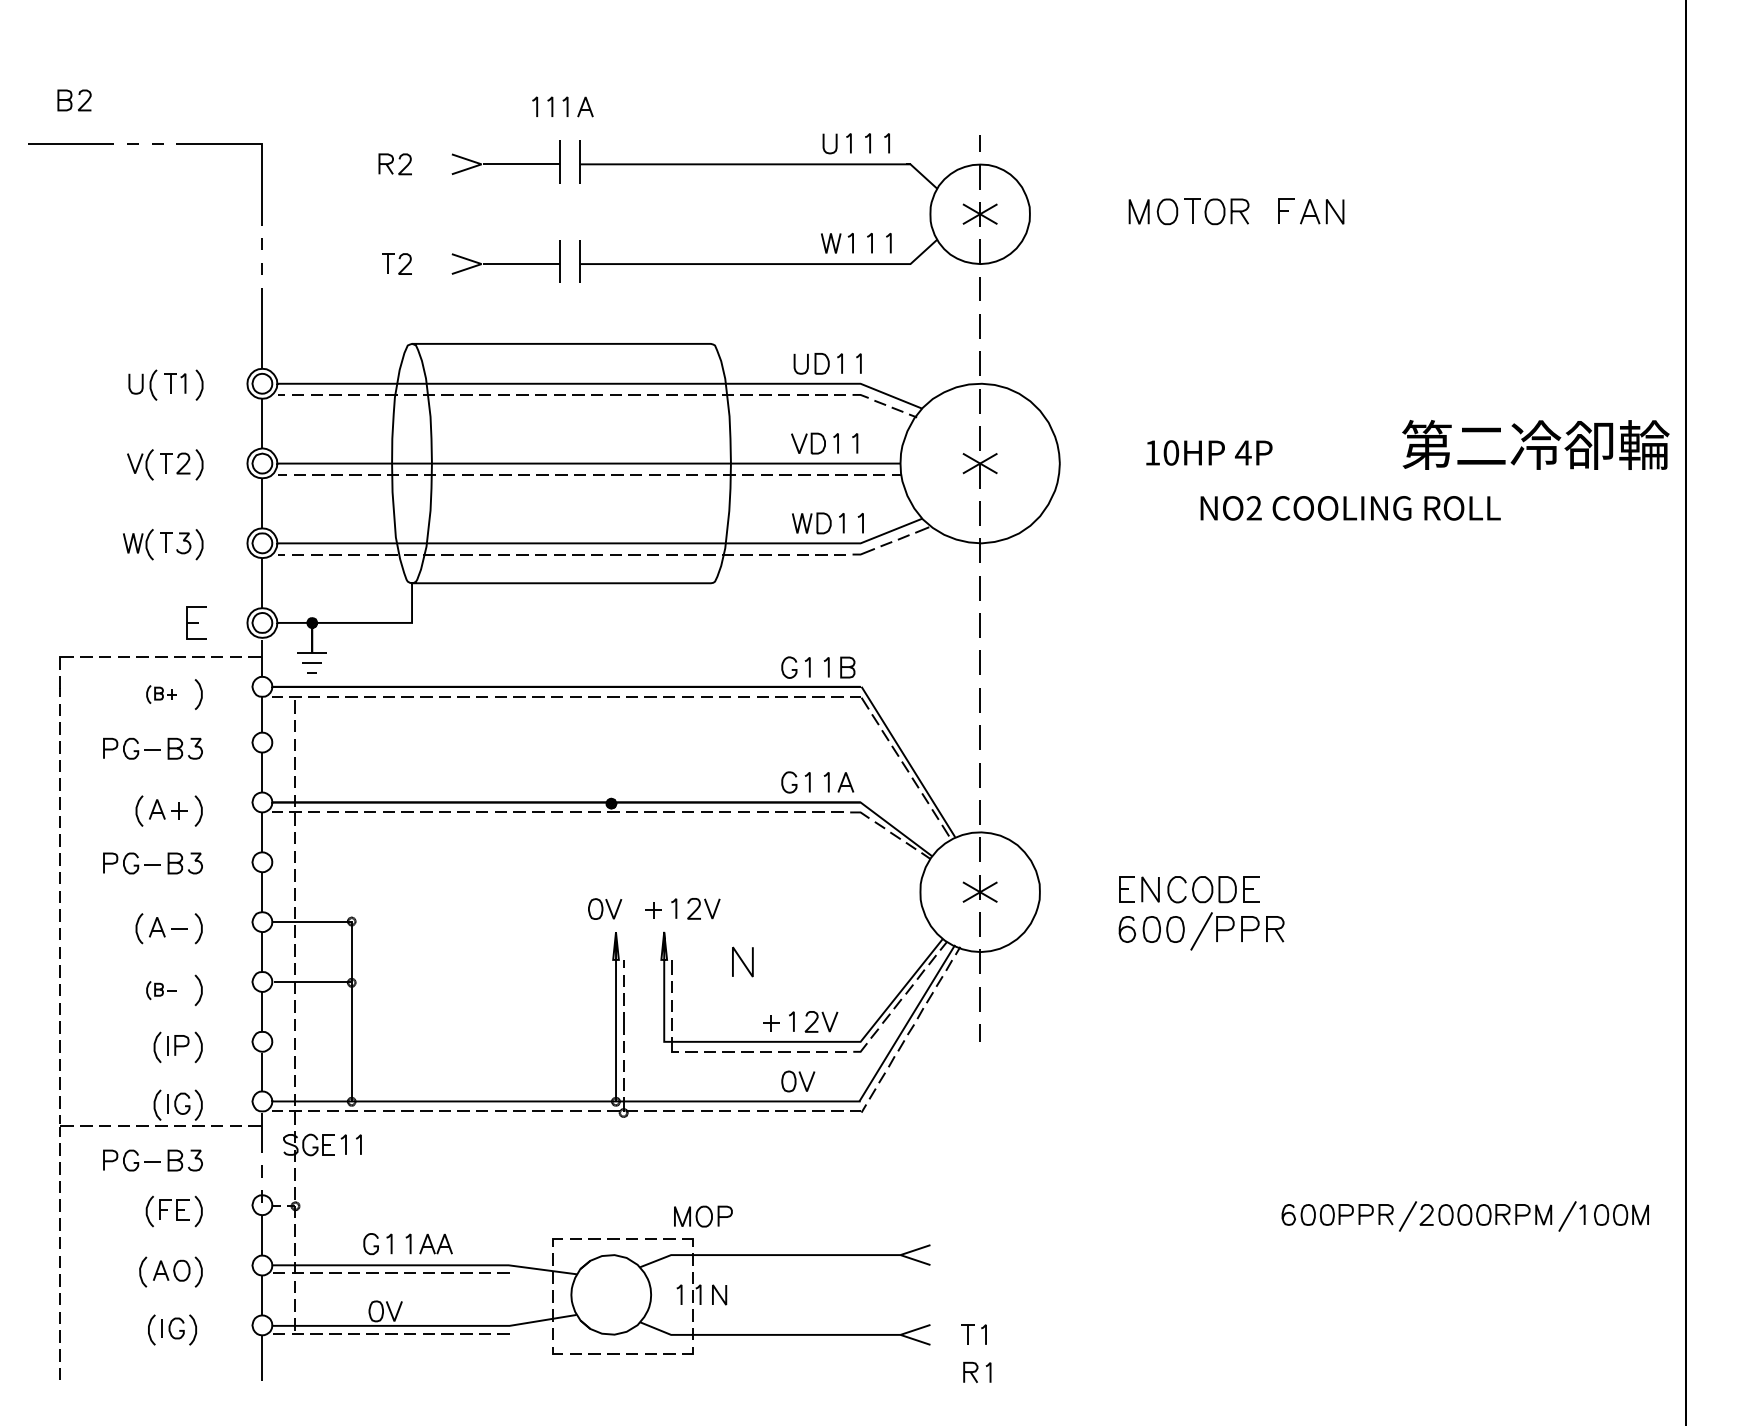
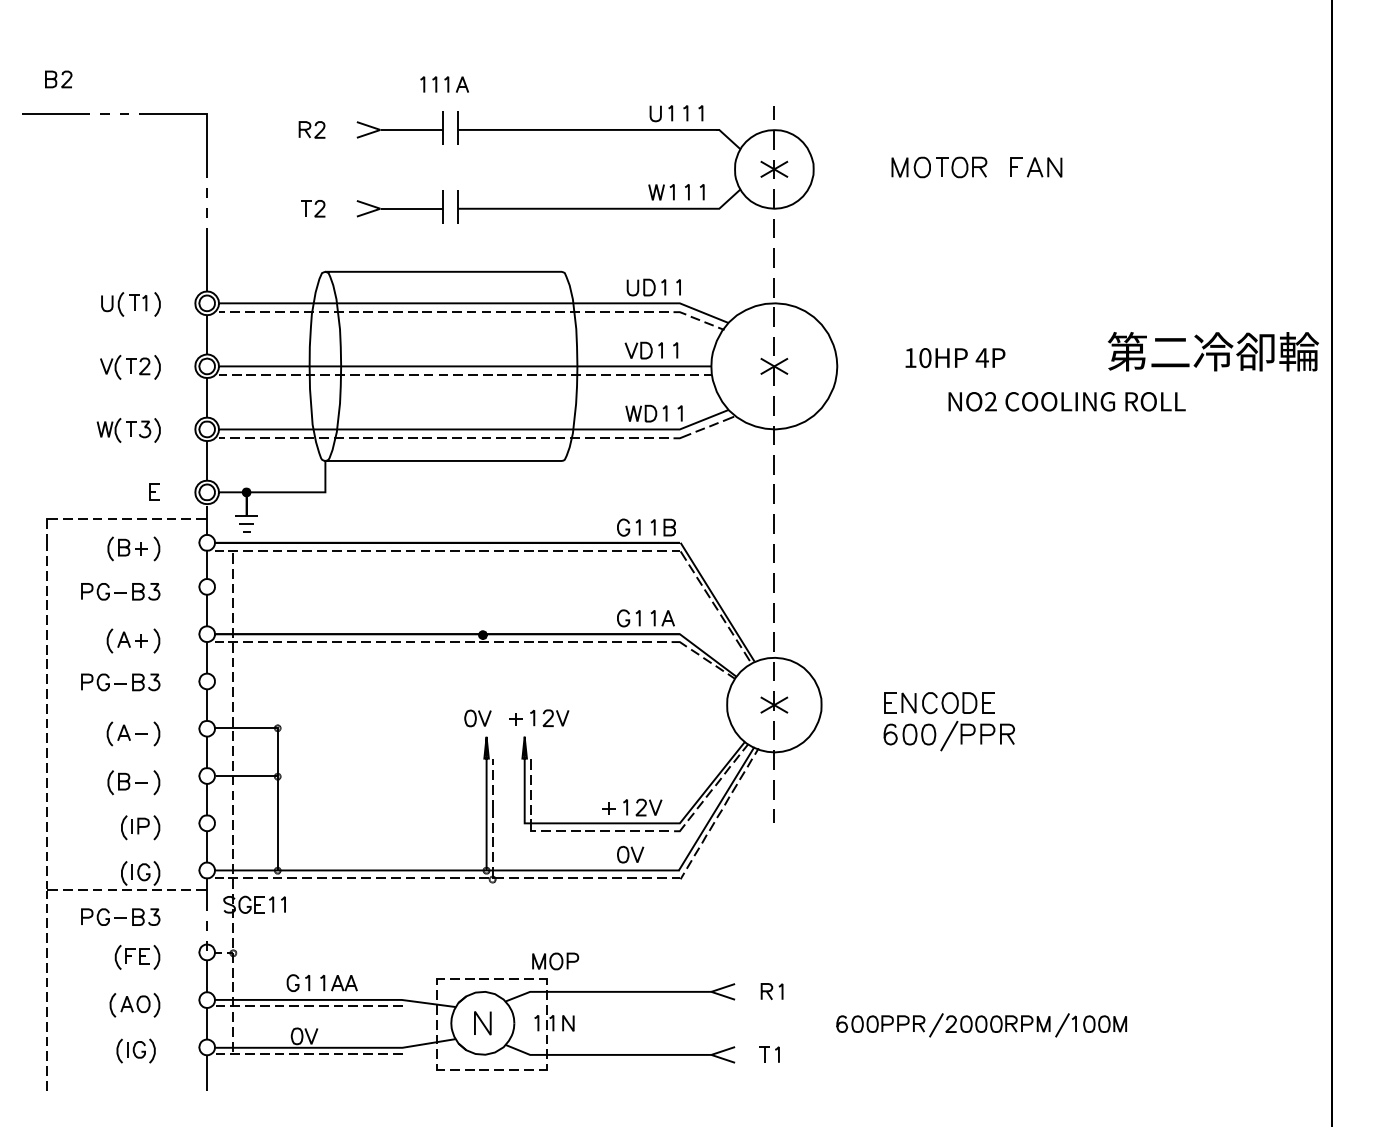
part: (195, 621) -> (154, 491), size x0.62
part: (161, 694) -> (127, 548), size x1.67
line: (742, 962) -> (482, 1023), moved
part: (161, 990) -> (127, 782), size x1.67
part: (1465, 1216) -> (981, 1025), moved
part: (976, 1372) -> (771, 991), moved

